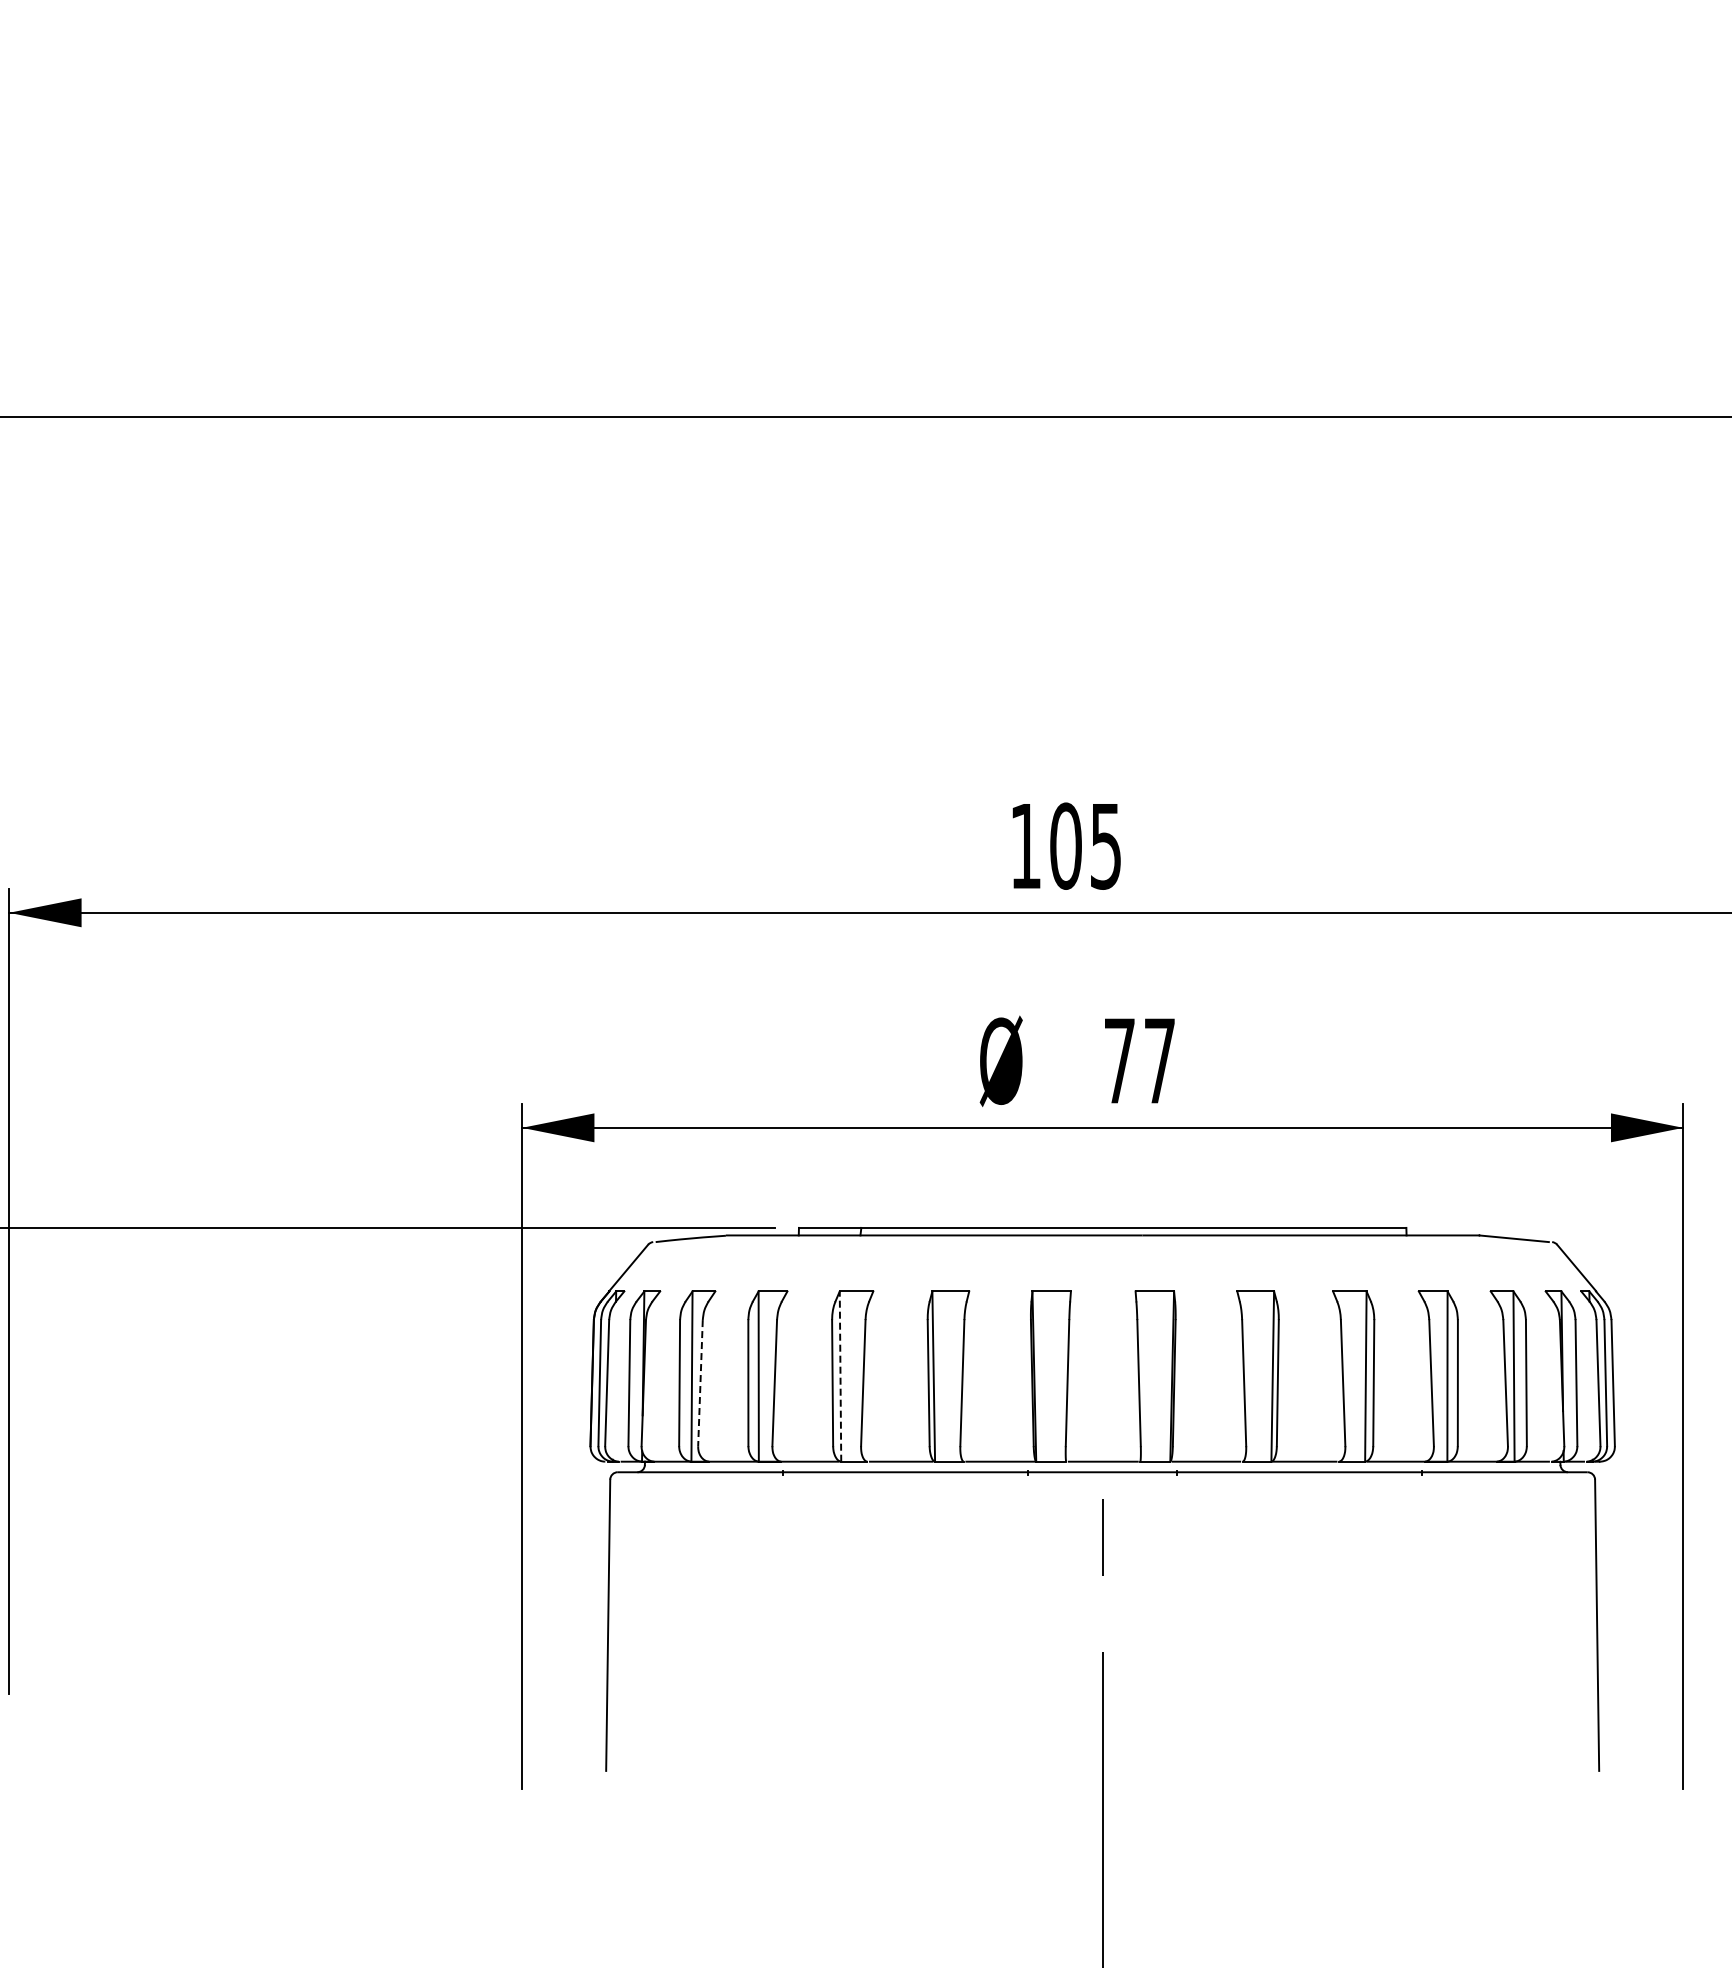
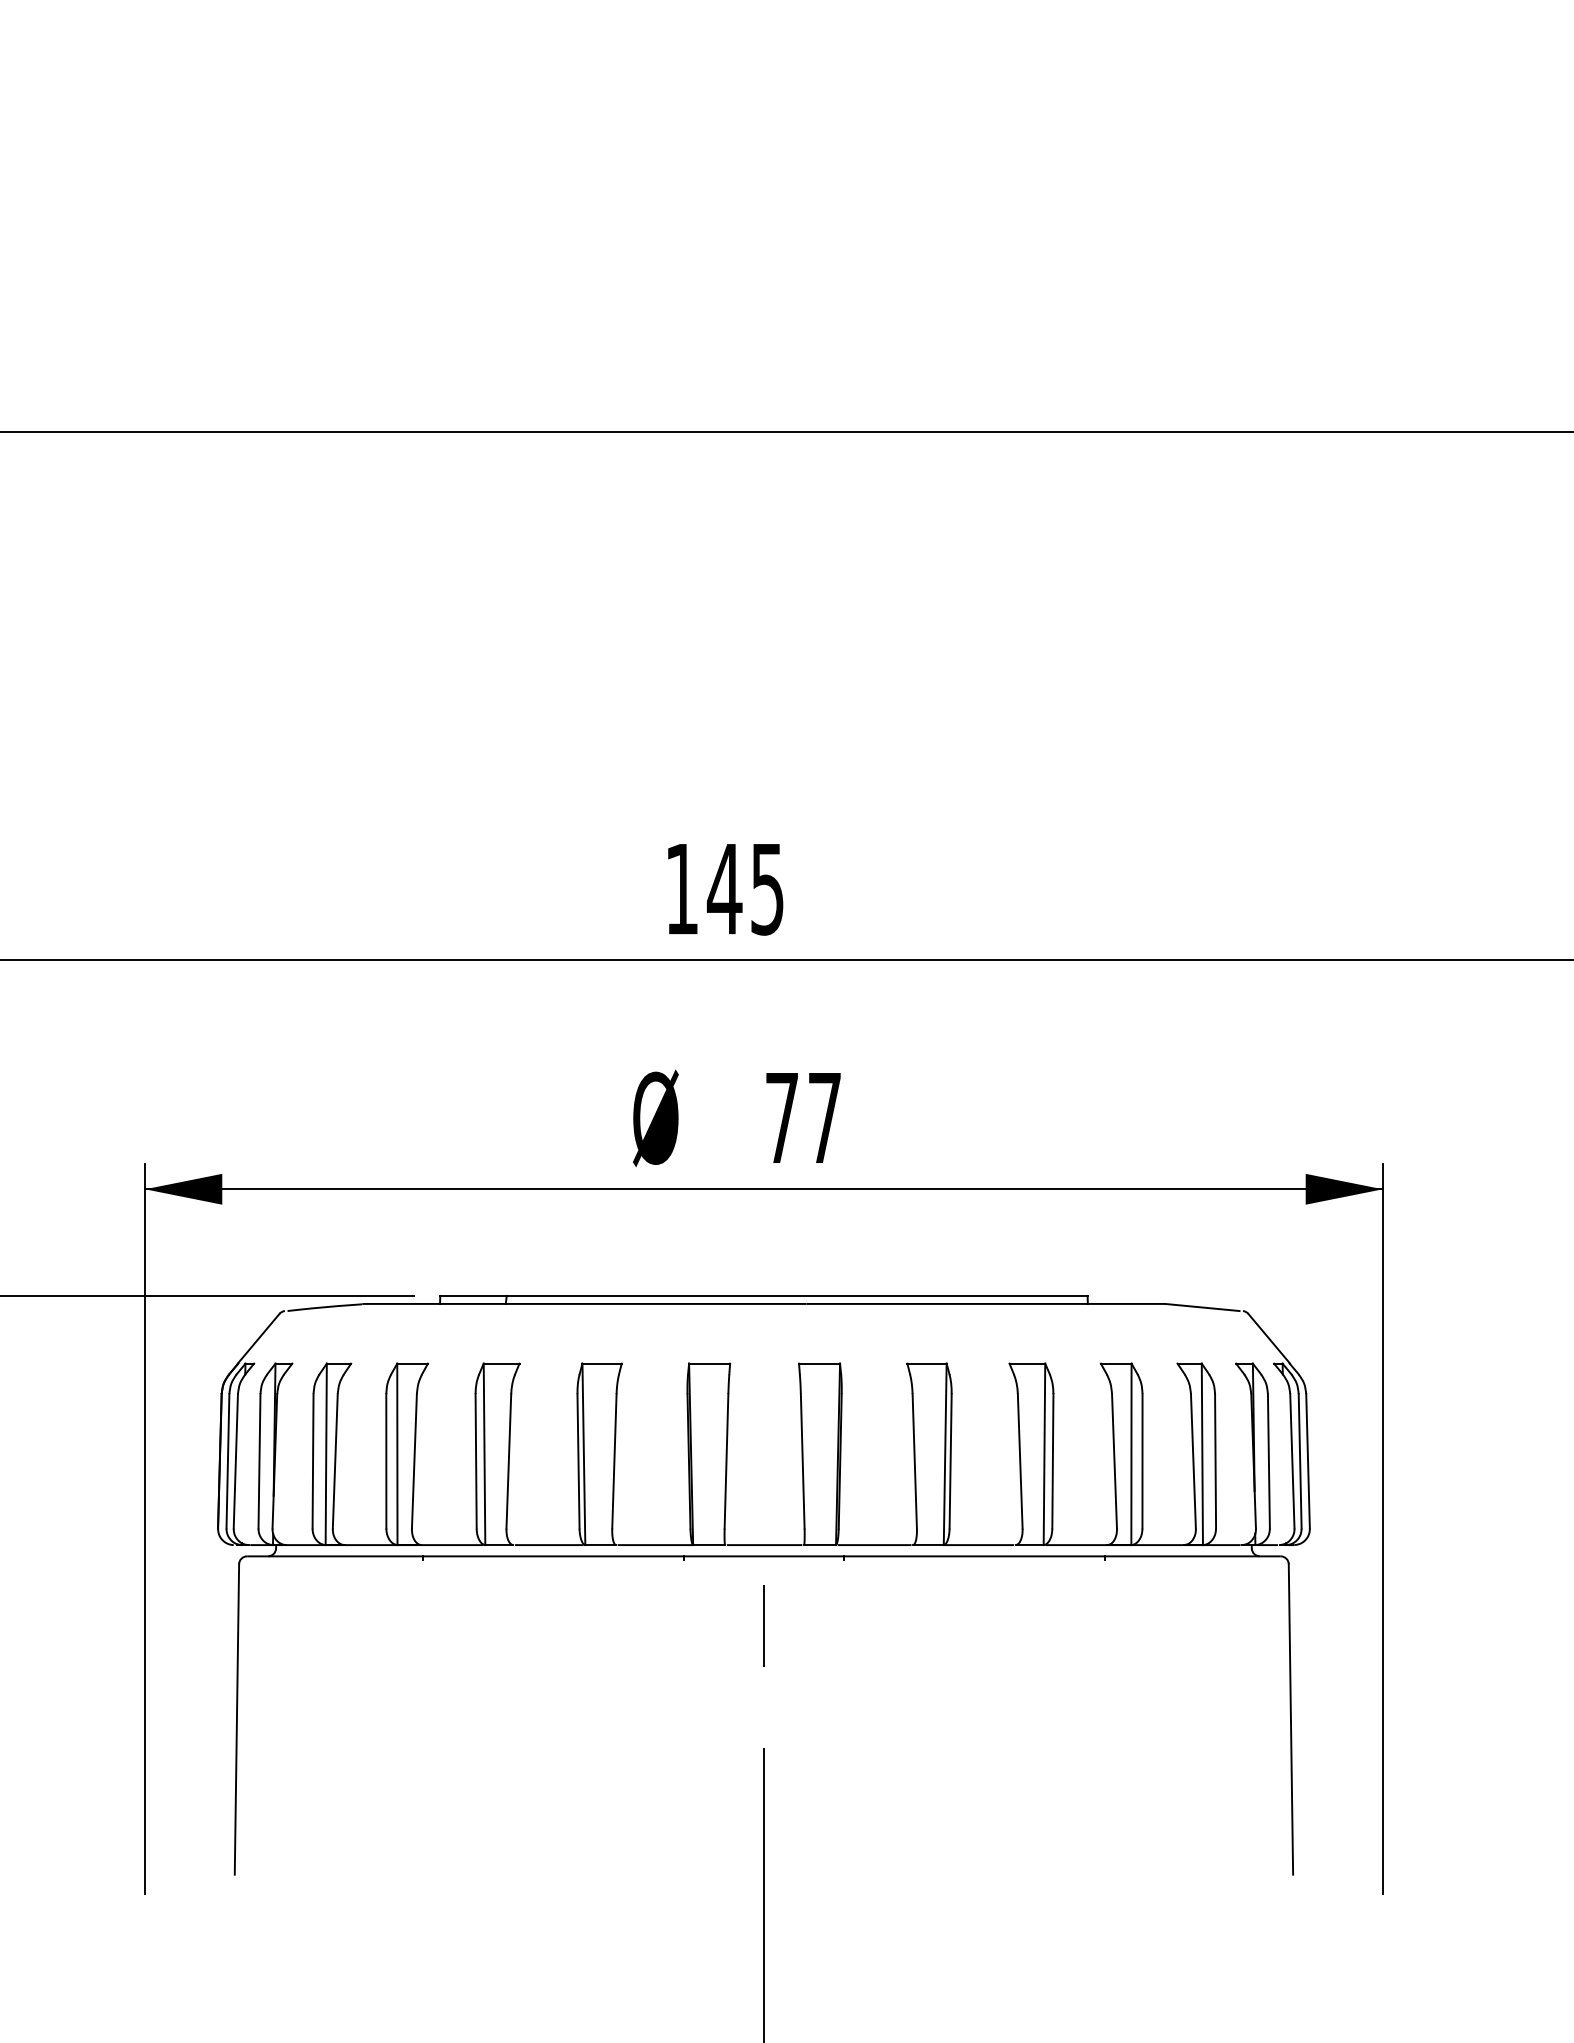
text: (1065, 845) -> (724, 888), 105 -> 145
line: (840, 1376) -> (484, 1454), dashed -> solid
line: (700, 1383) -> (335, 1461), dashed -> solid

